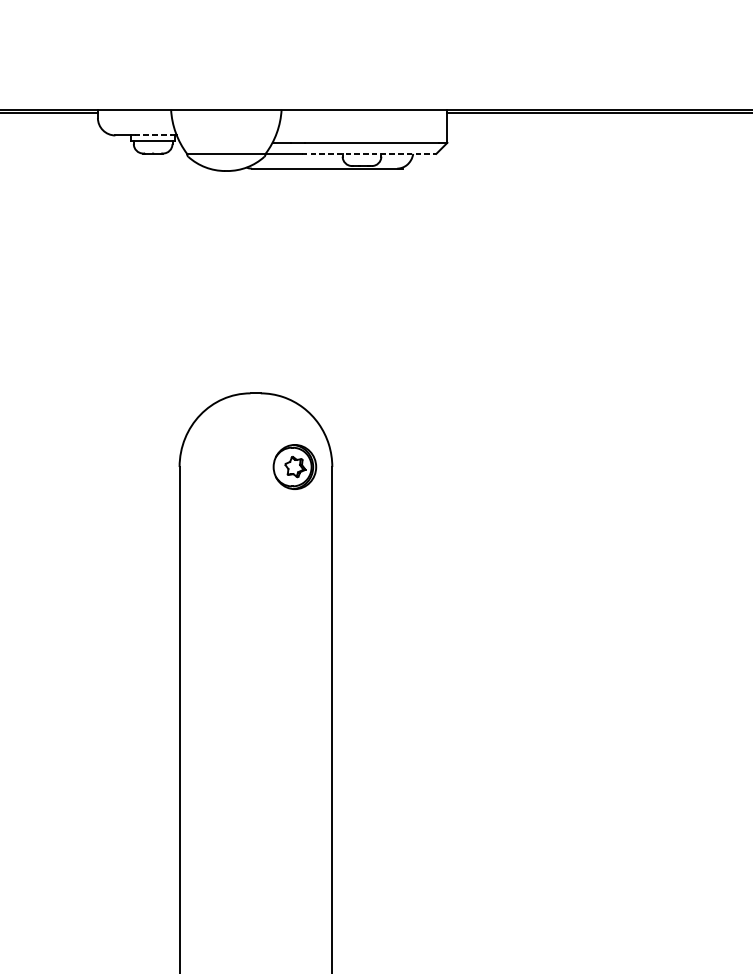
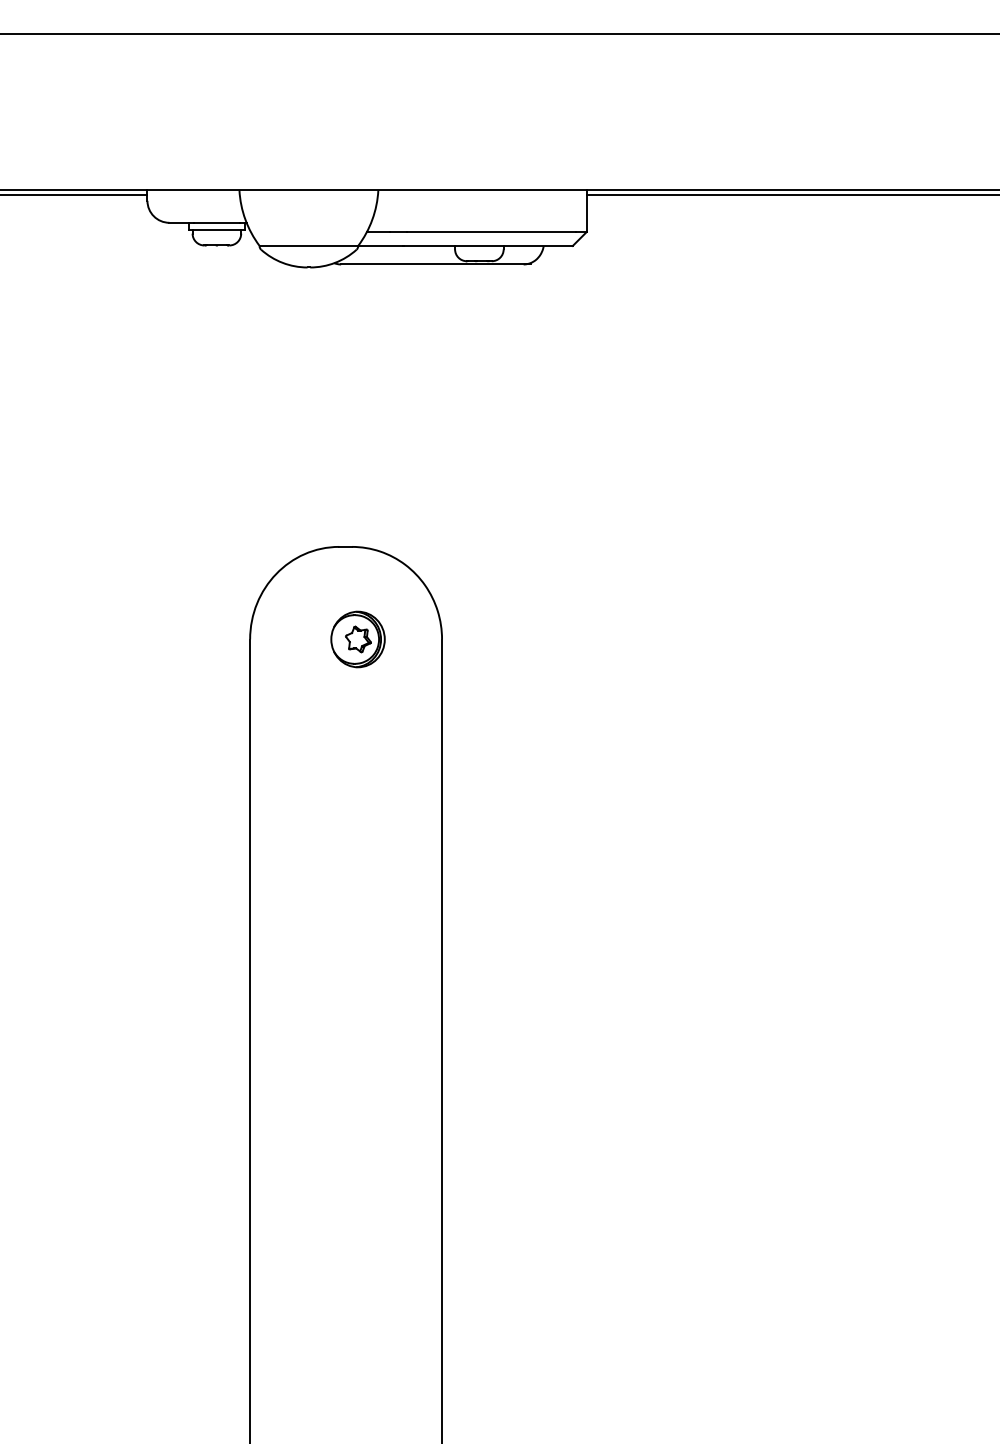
line: (153, 135) -> (217, 222), dashed -> solid
line: (369, 153) -> (488, 245), dashed -> solid
part: (294, 467) -> (357, 639), moved

